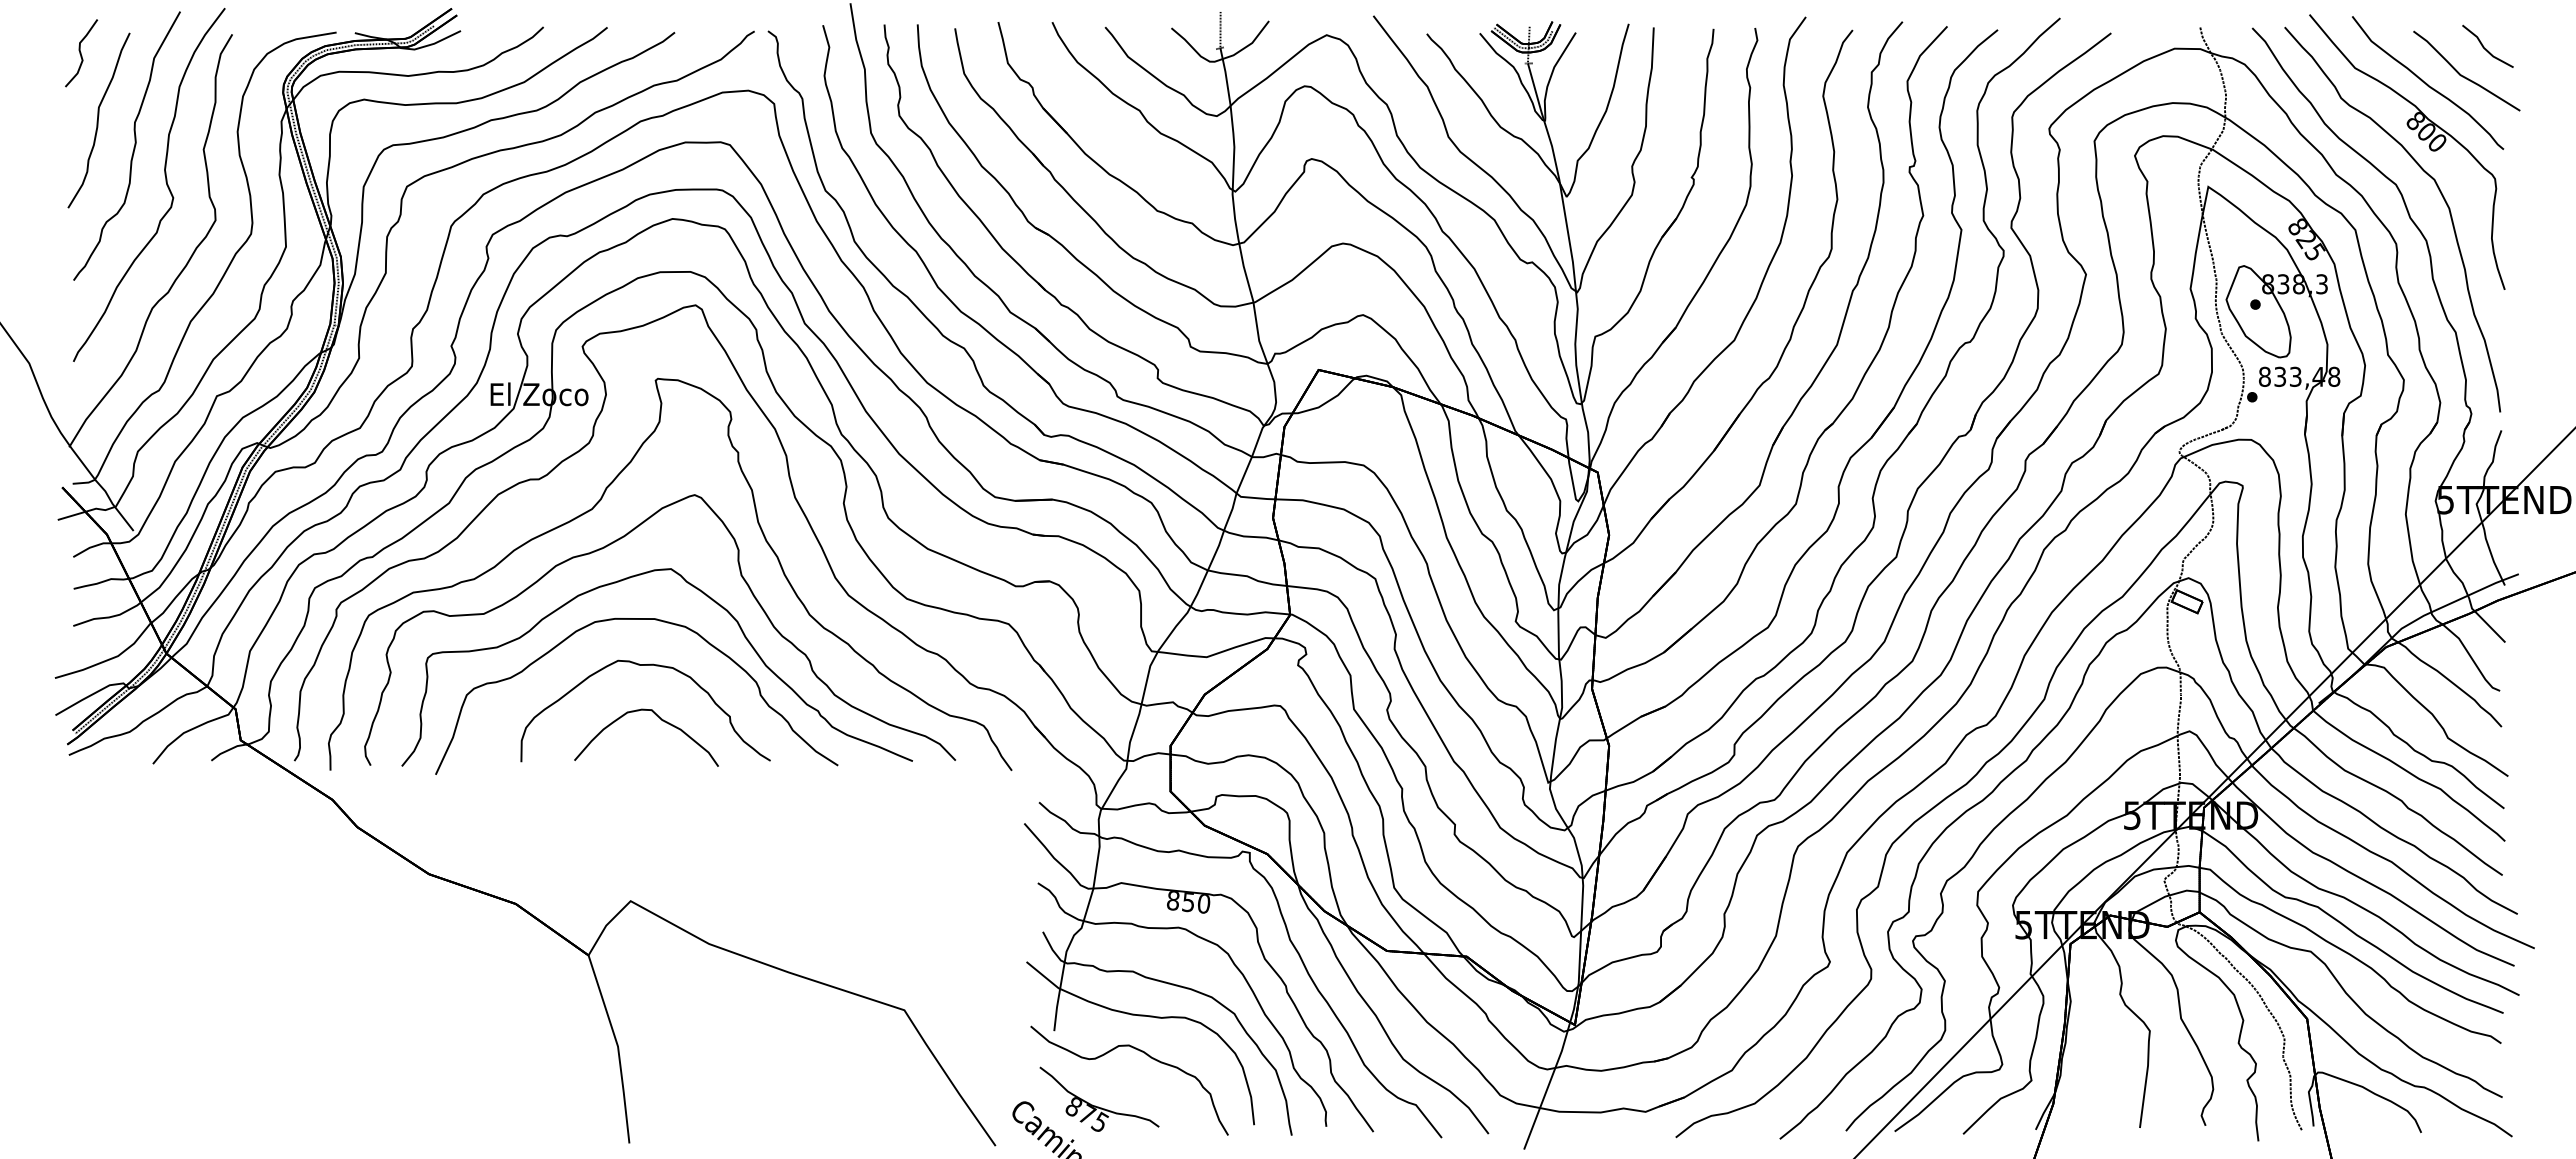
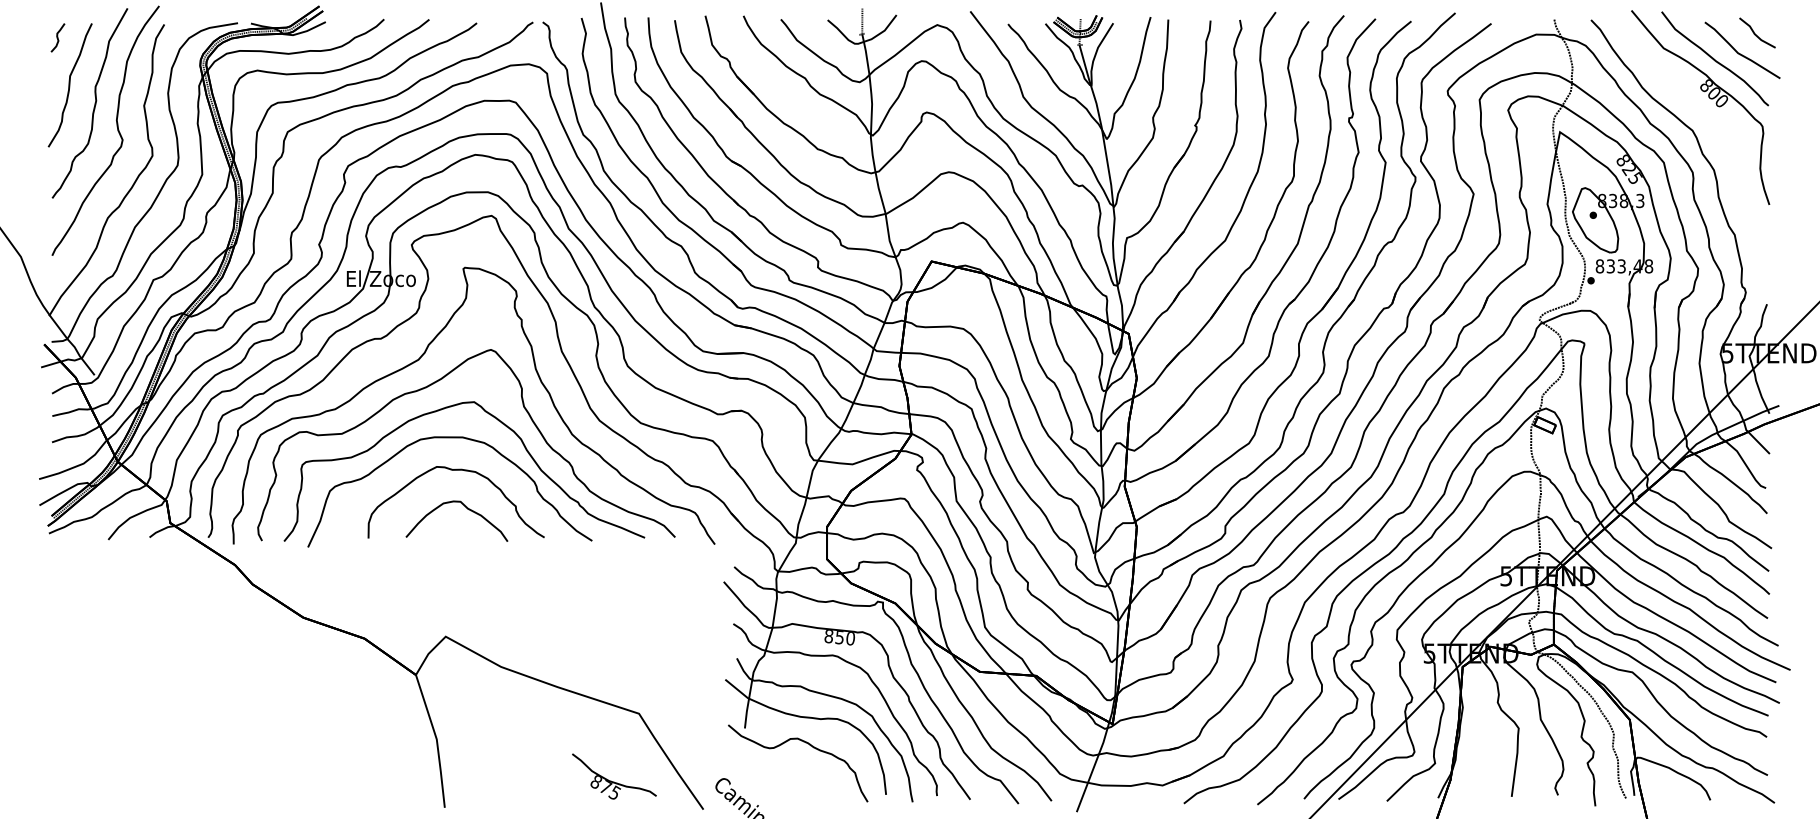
part: (81, 53) -> (57, 37), size x0.6
curve: (2441, 195) -> (1724, 138), removed
part: (1095, 1105) -> (611, 781), moved

